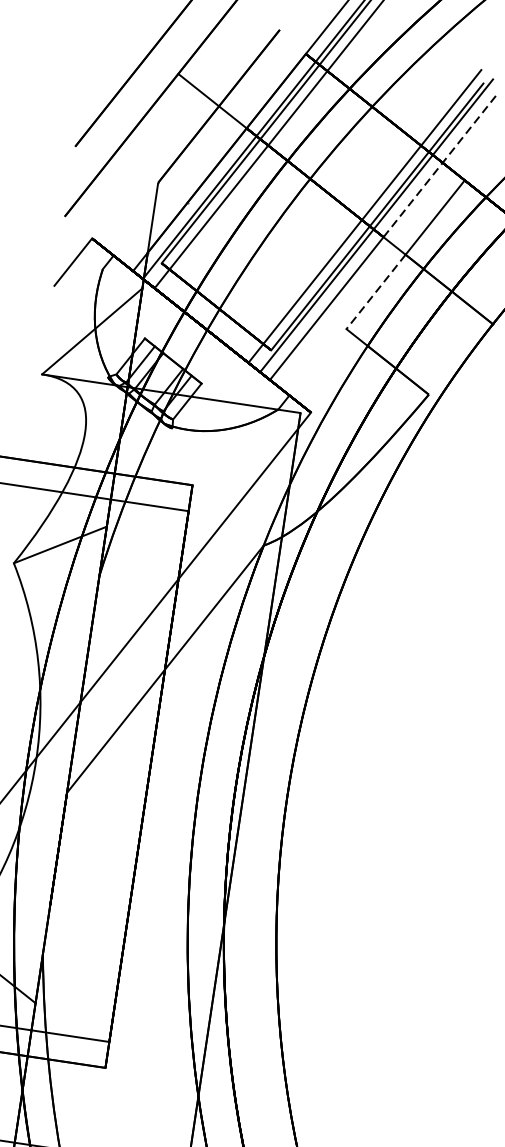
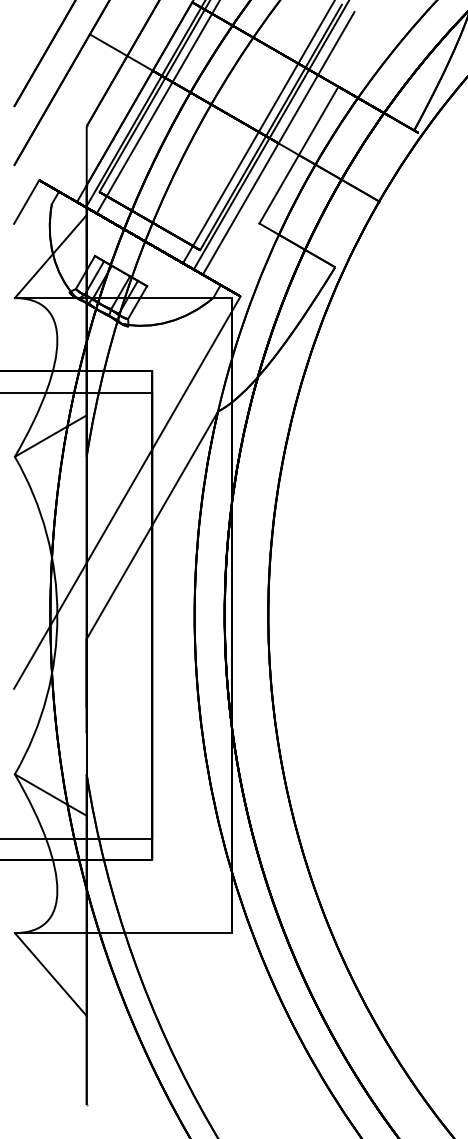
line: (440, 165) -> (316, 77), dashed -> solid
line: (375, 292) -> (278, 189), dashed -> solid

